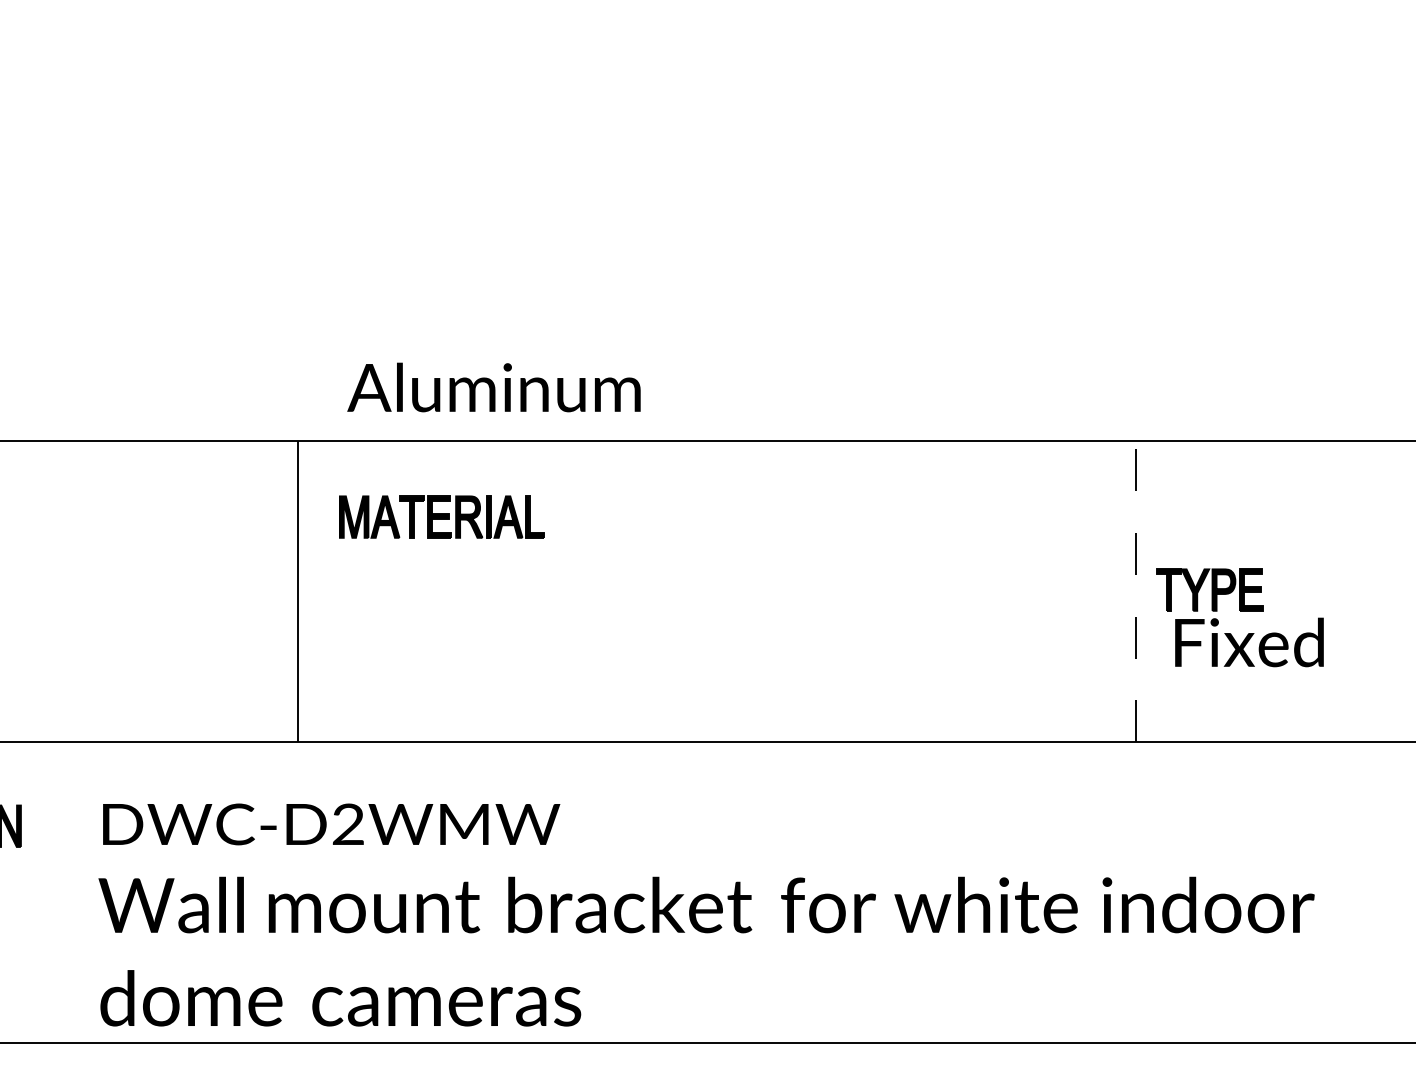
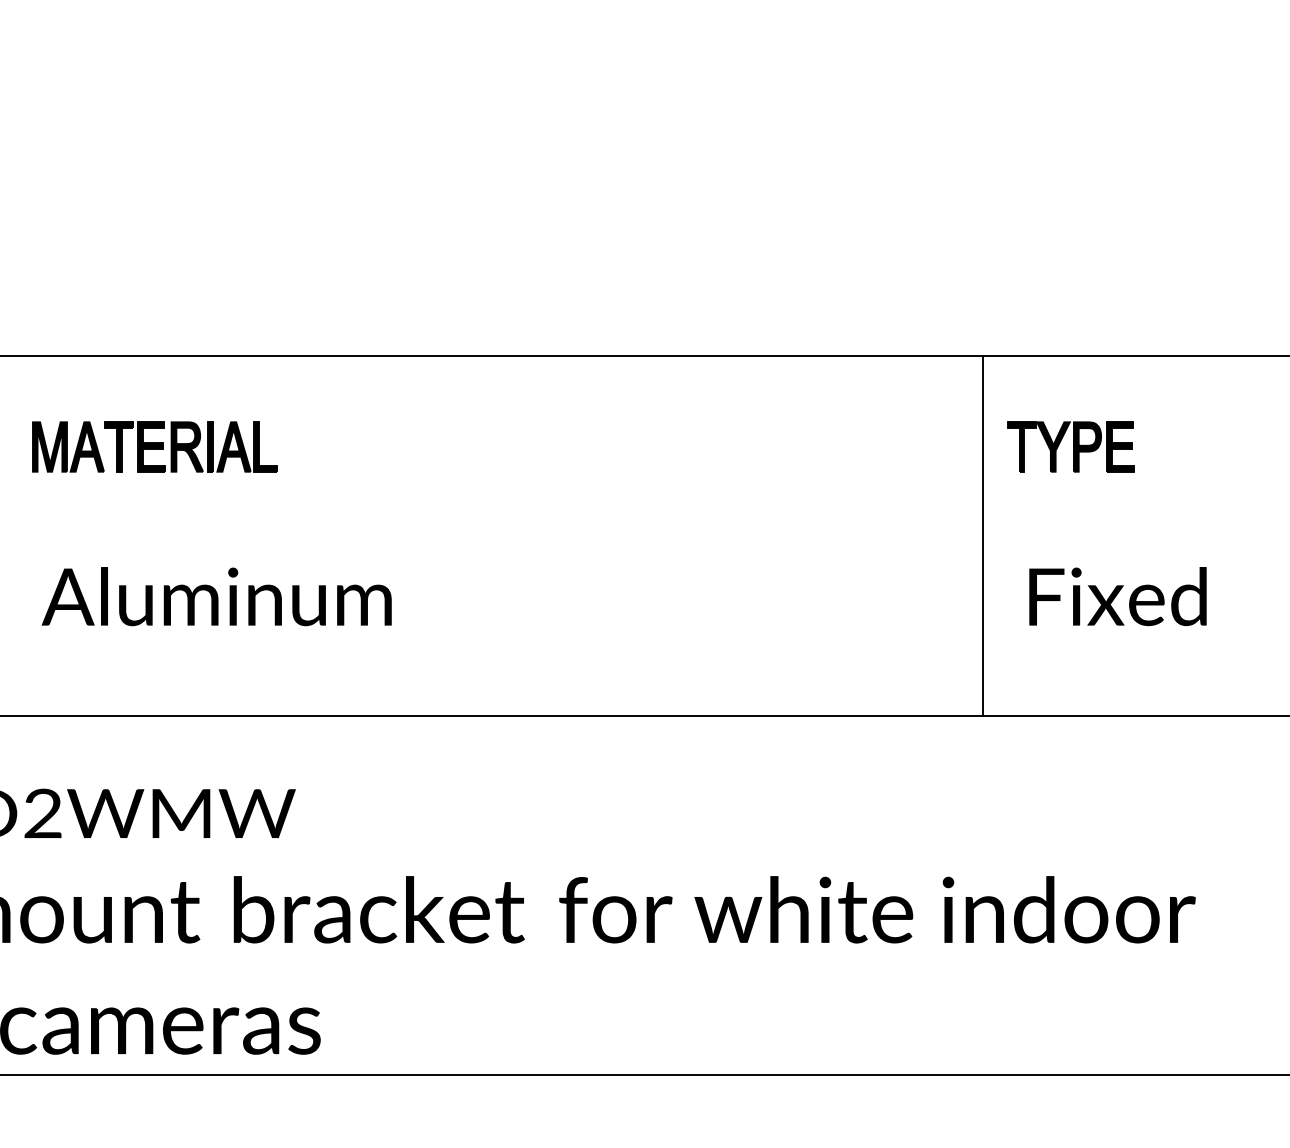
text: (493, 387) -> (216, 596), moved
part: (1209, 589) -> (1070, 446), moved
line: (1136, 591) -> (983, 535), dashed -> solid

